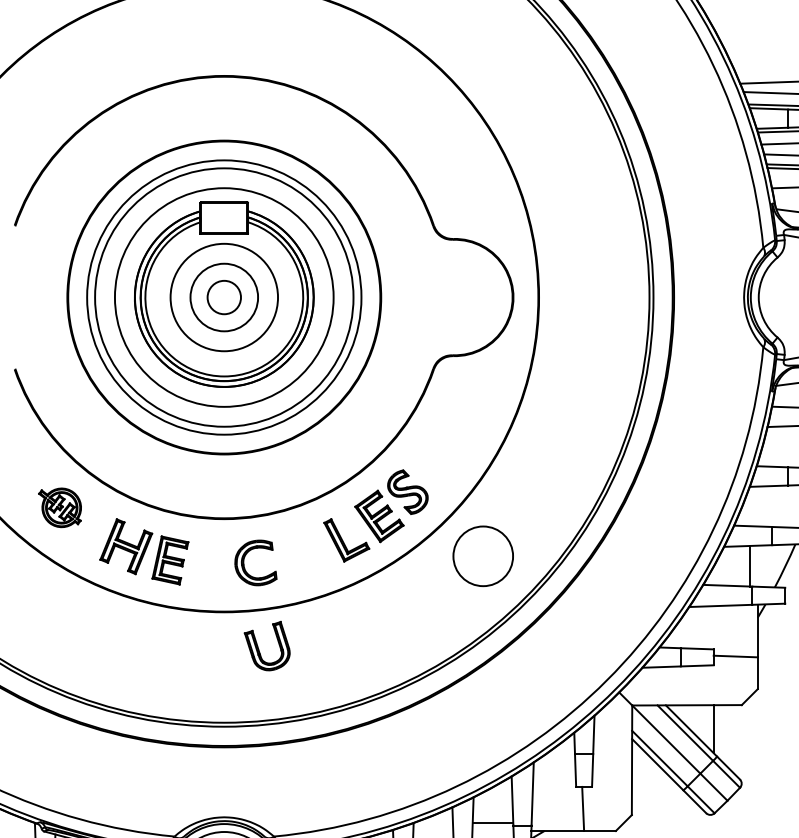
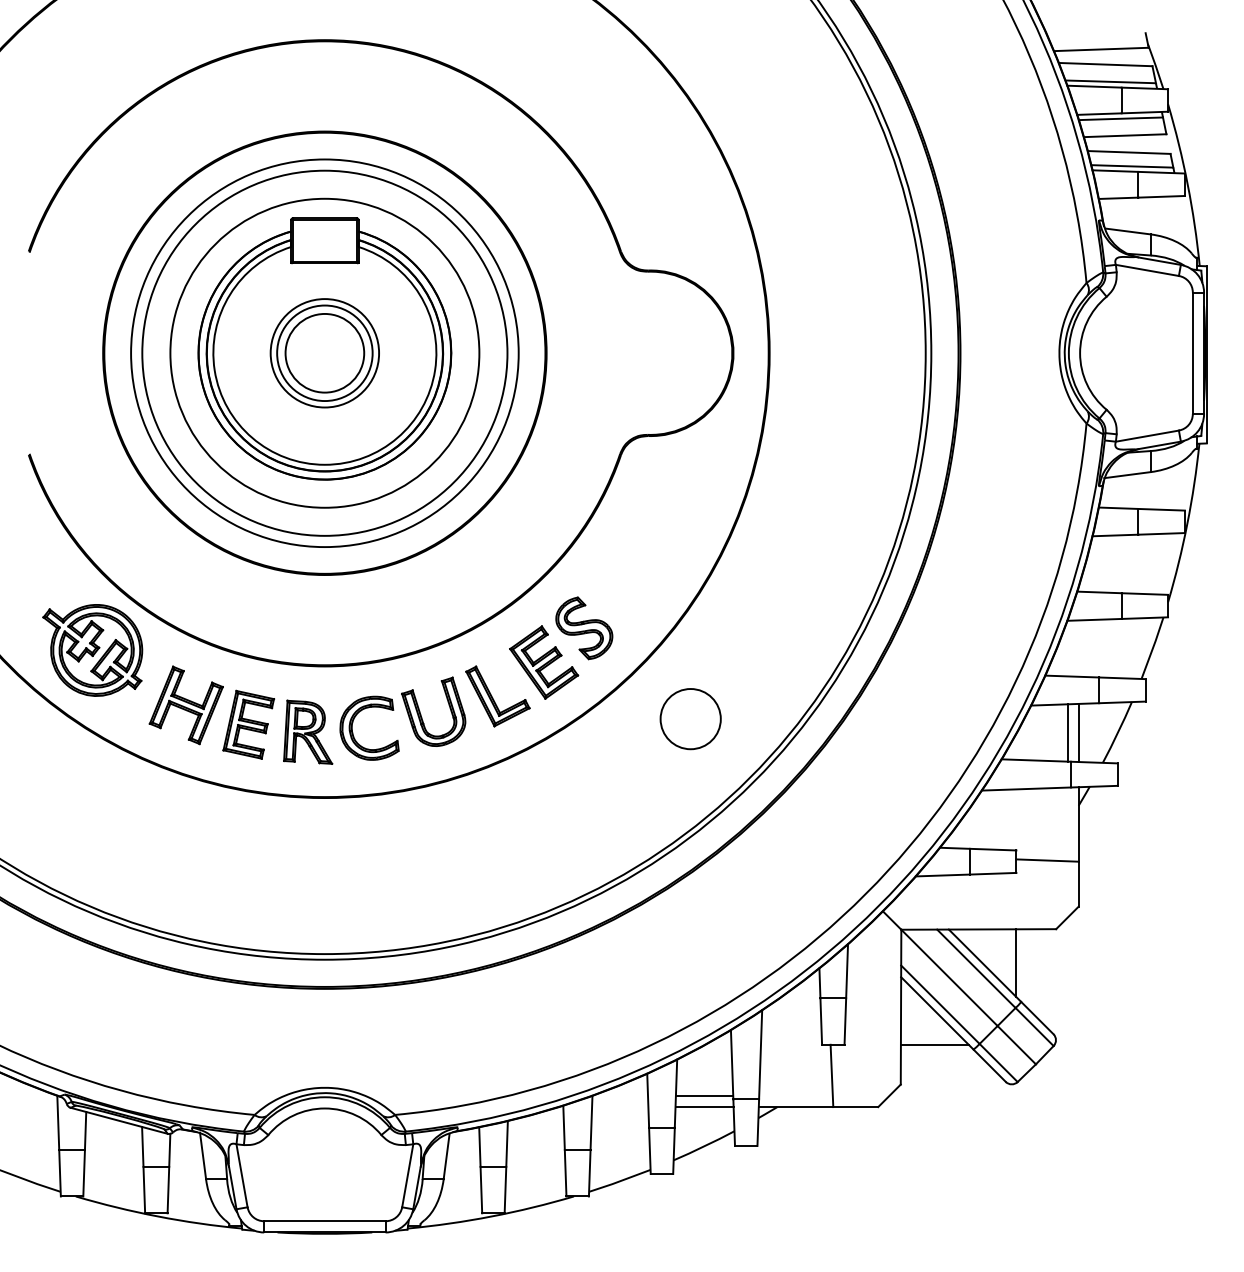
circle: (224, 296) -> (324, 352), size x1.67
circle: (224, 297) -> (324, 353), size x0.71
part: (59, 507) -> (92, 650), size x1.67
circle: (483, 556) -> (690, 719), size x0.71
part: (212, 565) -> (308, 731), added
line: (757, 565) -> (1078, 732), added
part: (258, 648) -> (421, 714), moved
line: (655, 786) -> (934, 1044), added
line: (492, 831) -> (704, 1107), added

